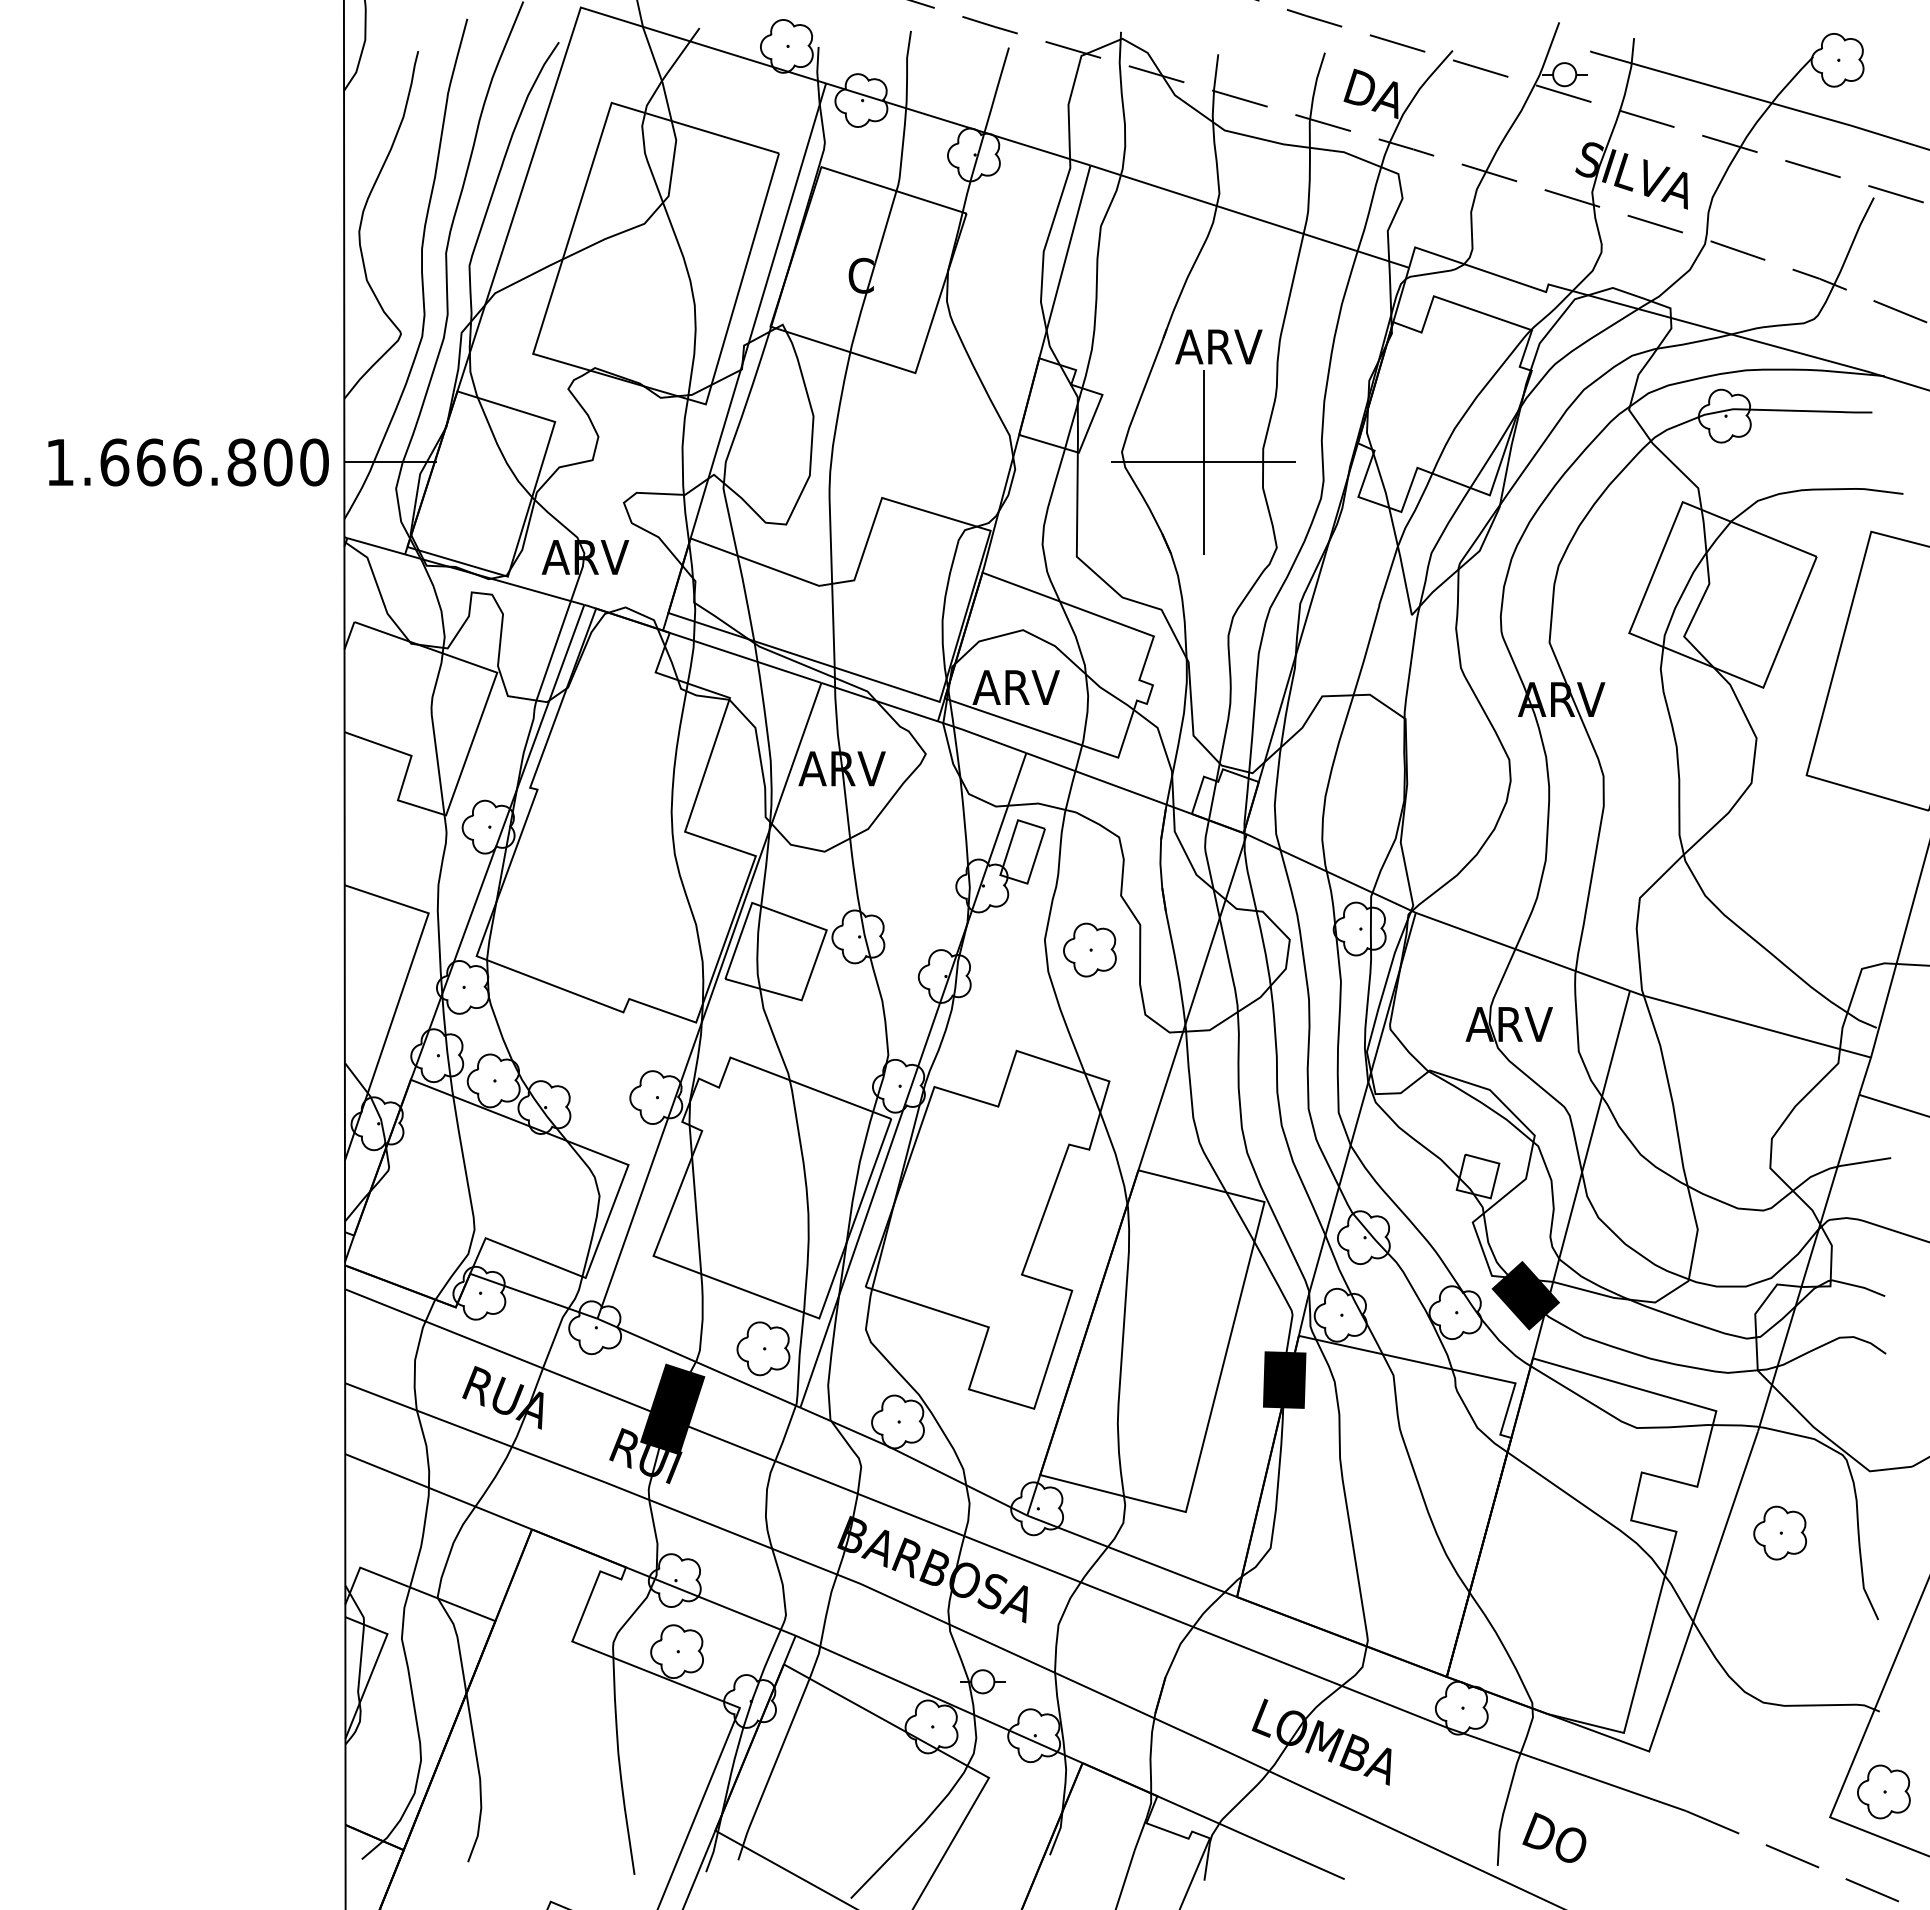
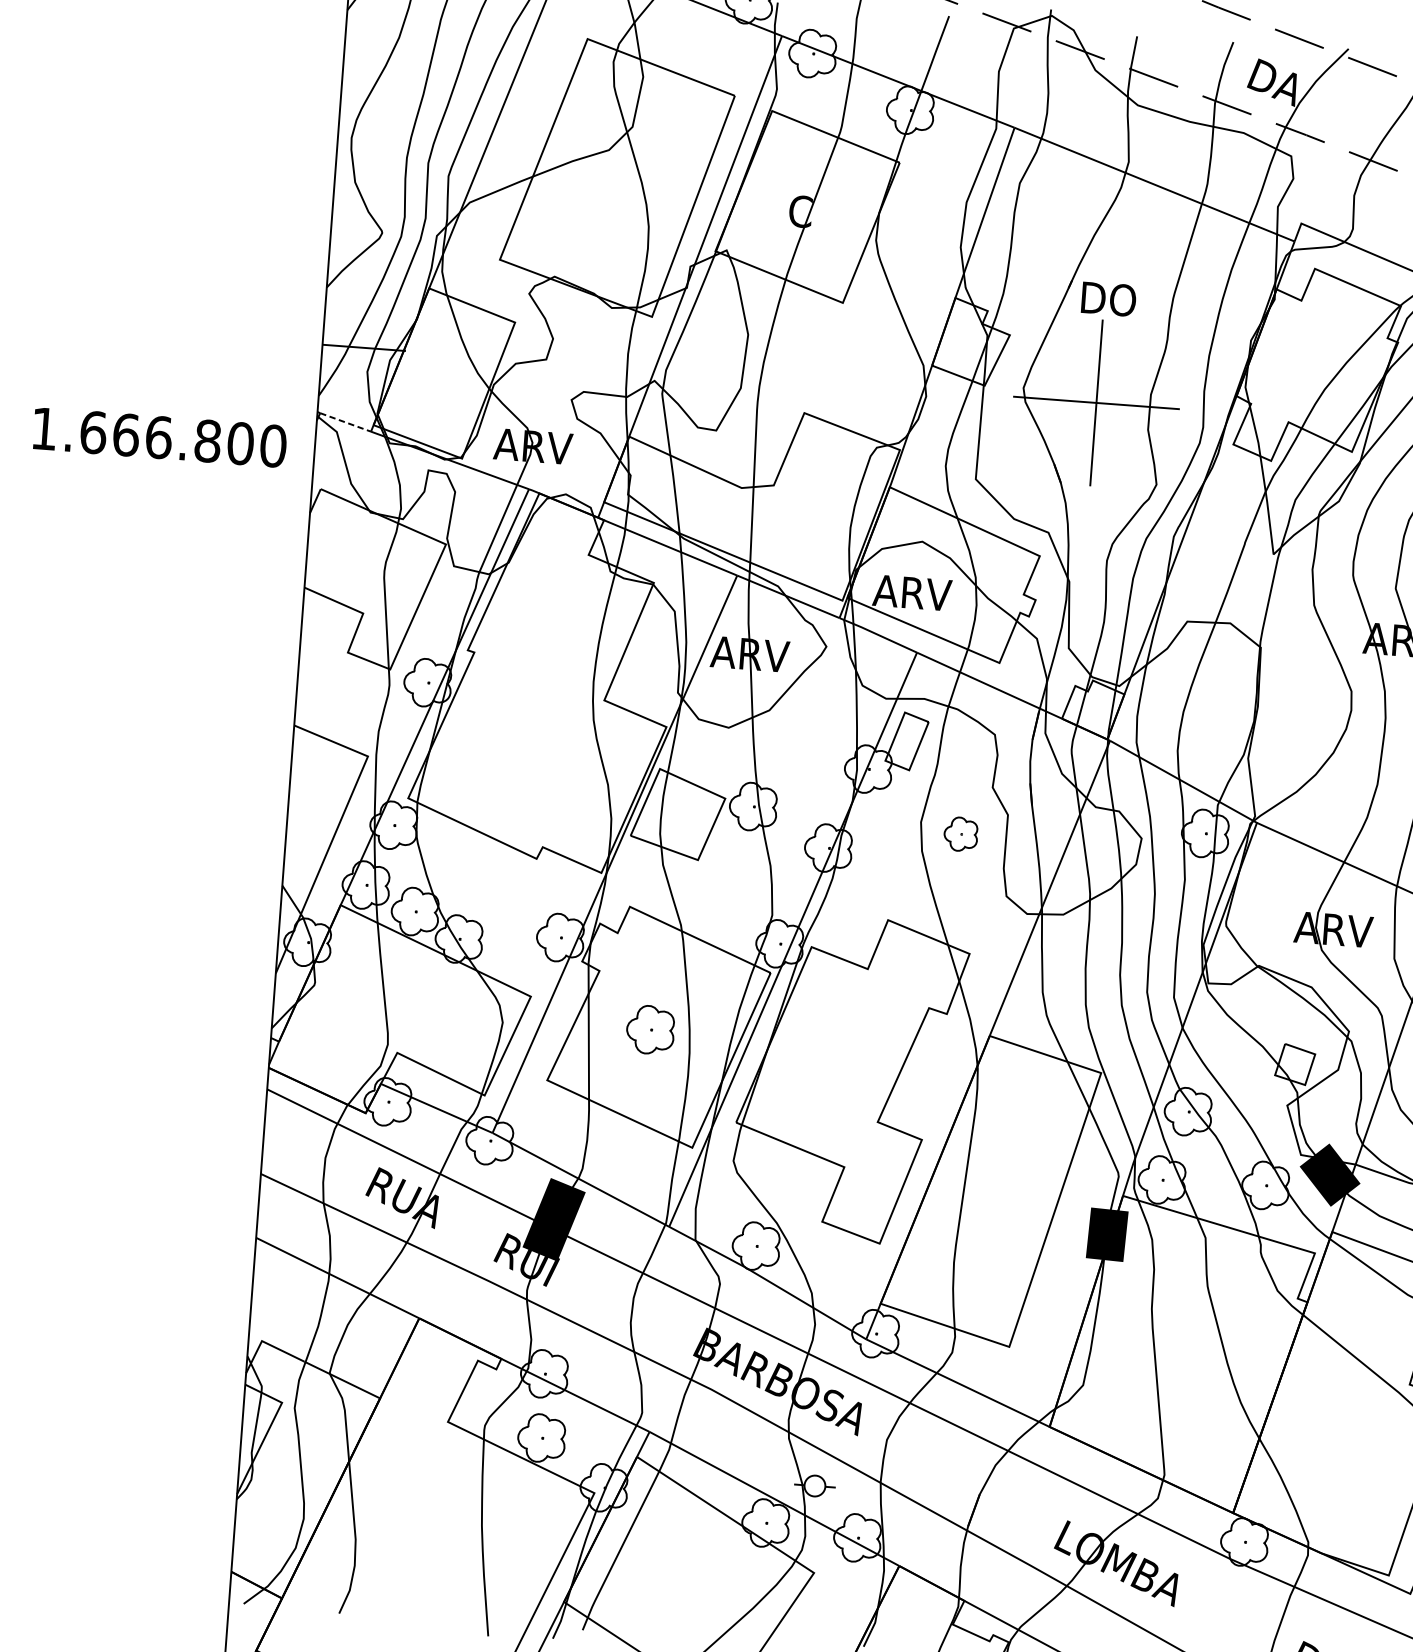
text: (1218, 346) -> (1117, 299), ARV -> DO
text: (188, 462) -> (159, 437), moved
line: (376, 546) -> (345, 422), solid -> dashed
part: (1089, 949) -> (960, 833), size x0.7
part: (763, 1348) -> (650, 1029), moved

